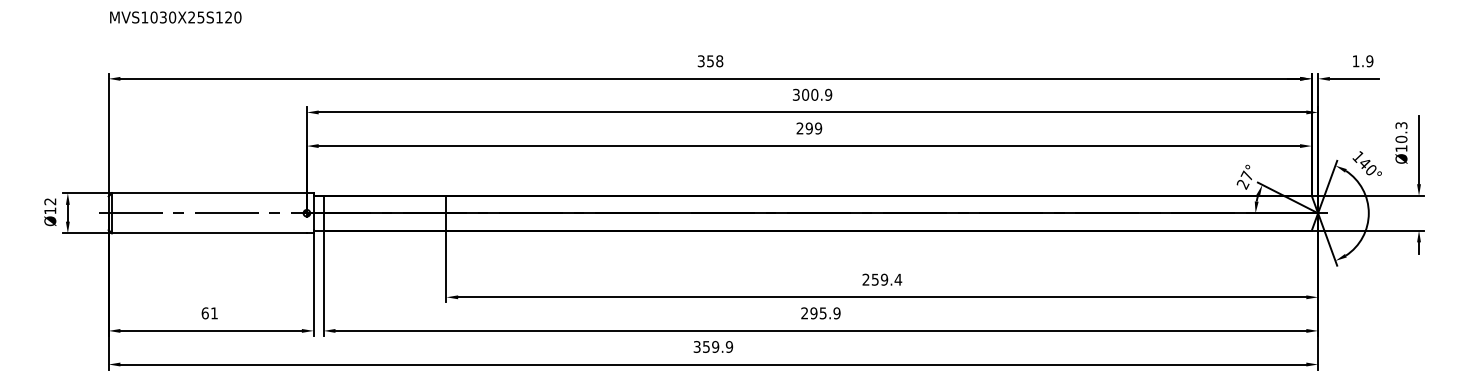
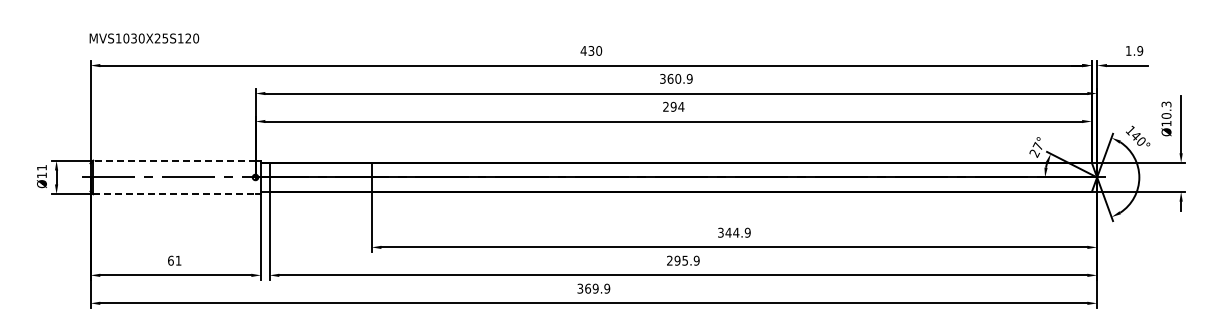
text: (175, 17) -> (144, 38), moved
text: (710, 60) -> (591, 50), 358 -> 430
text: (805, 94) -> (670, 78), 300.9 -> 360.9
text: (818, 128) -> (681, 106), 299 -> 294
line: (208, 192) -> (173, 160), solid -> dashed
text: (49, 201) -> (41, 167), Ø12 -> Ø11
line: (209, 233) -> (174, 194), solid -> dashed
text: (882, 279) -> (734, 232), 259.4 -> 344.9
text: (706, 346) -> (588, 288), 359.9 -> 369.9

